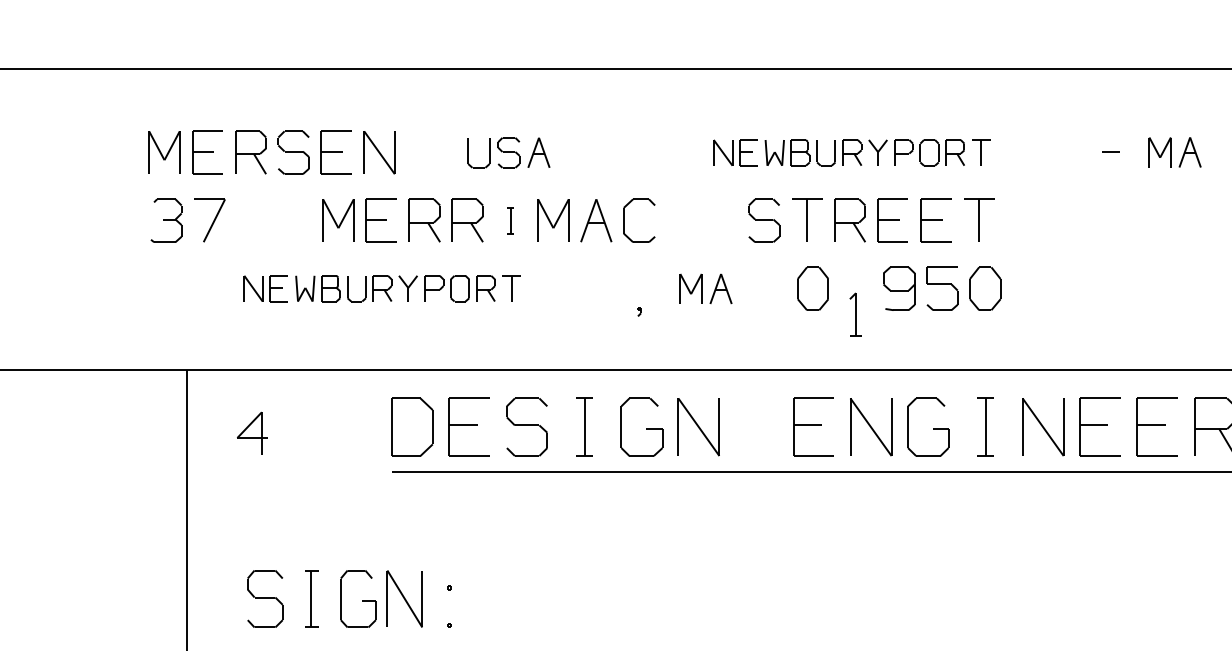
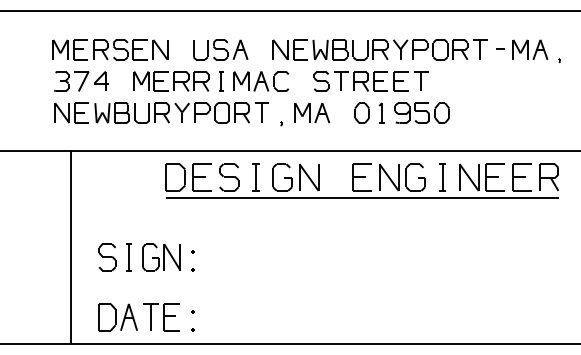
part: (508, 151) -> (220, 49), size x1.43
part: (850, 151) -> (379, 49), size x1.67
part: (1175, 151) -> (530, 49), size x1.43
part: (510, 220) -> (221, 81), size x1.67
part: (869, 220) -> (370, 81), moved
part: (381, 287) -> (161, 112), size x1.67
part: (706, 289) -> (312, 113), size x1.43
part: (854, 313) -> (381, 112), moved
part: (252, 431) -> (101, 80), moved

